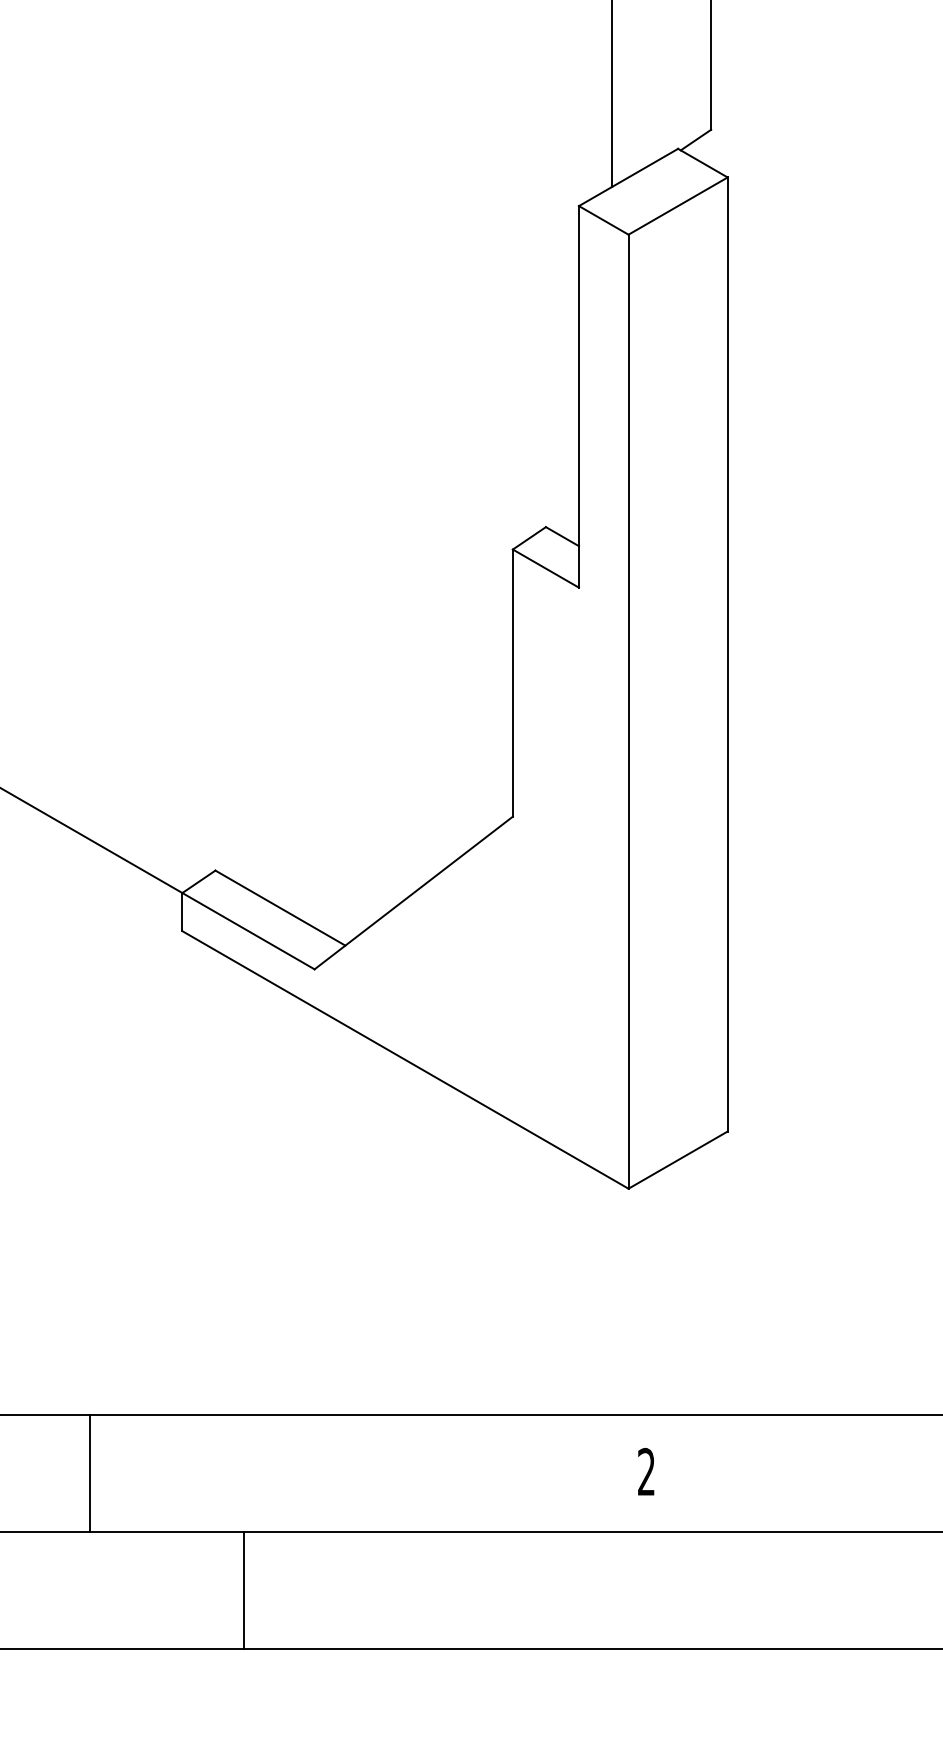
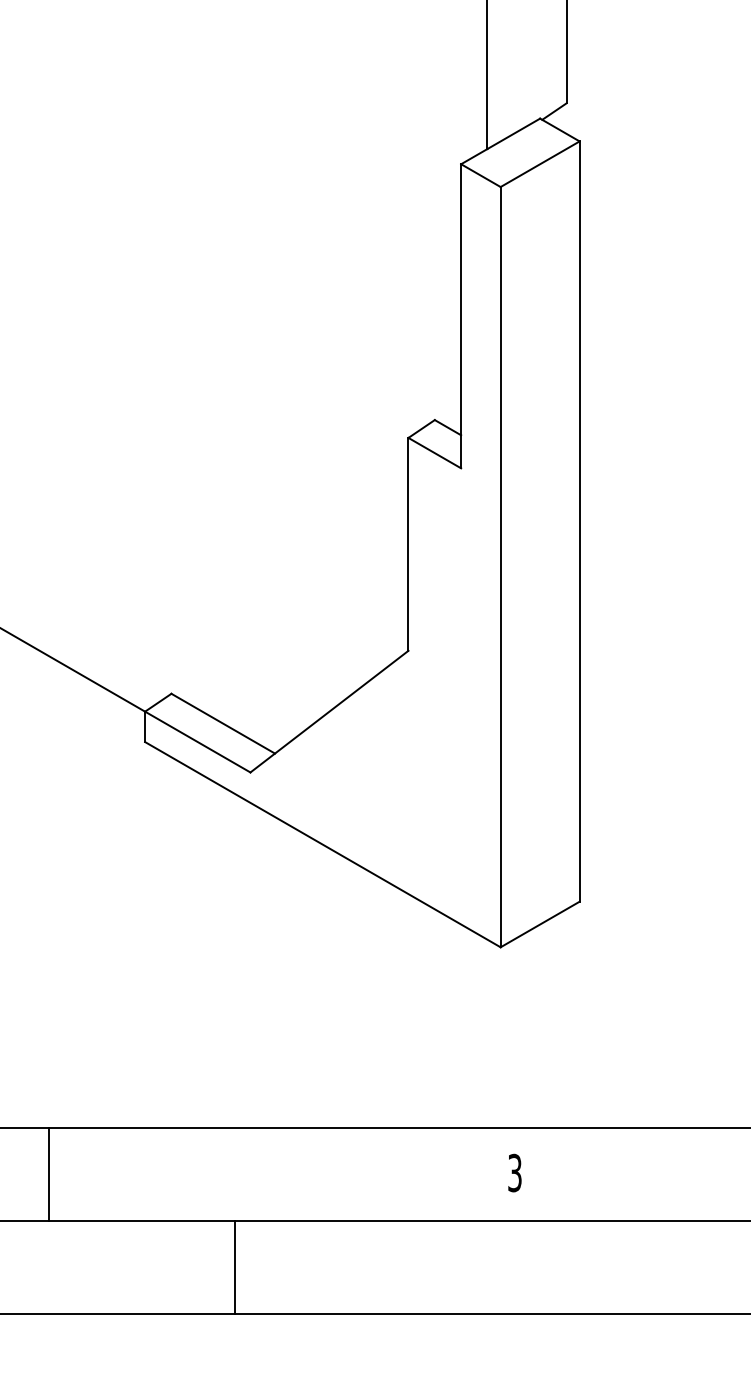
text: (646, 1472) -> (514, 1173), 2 -> 3
line: (90, 1473) -> (48, 1174), moved
line: (244, 1589) -> (235, 1266), moved

